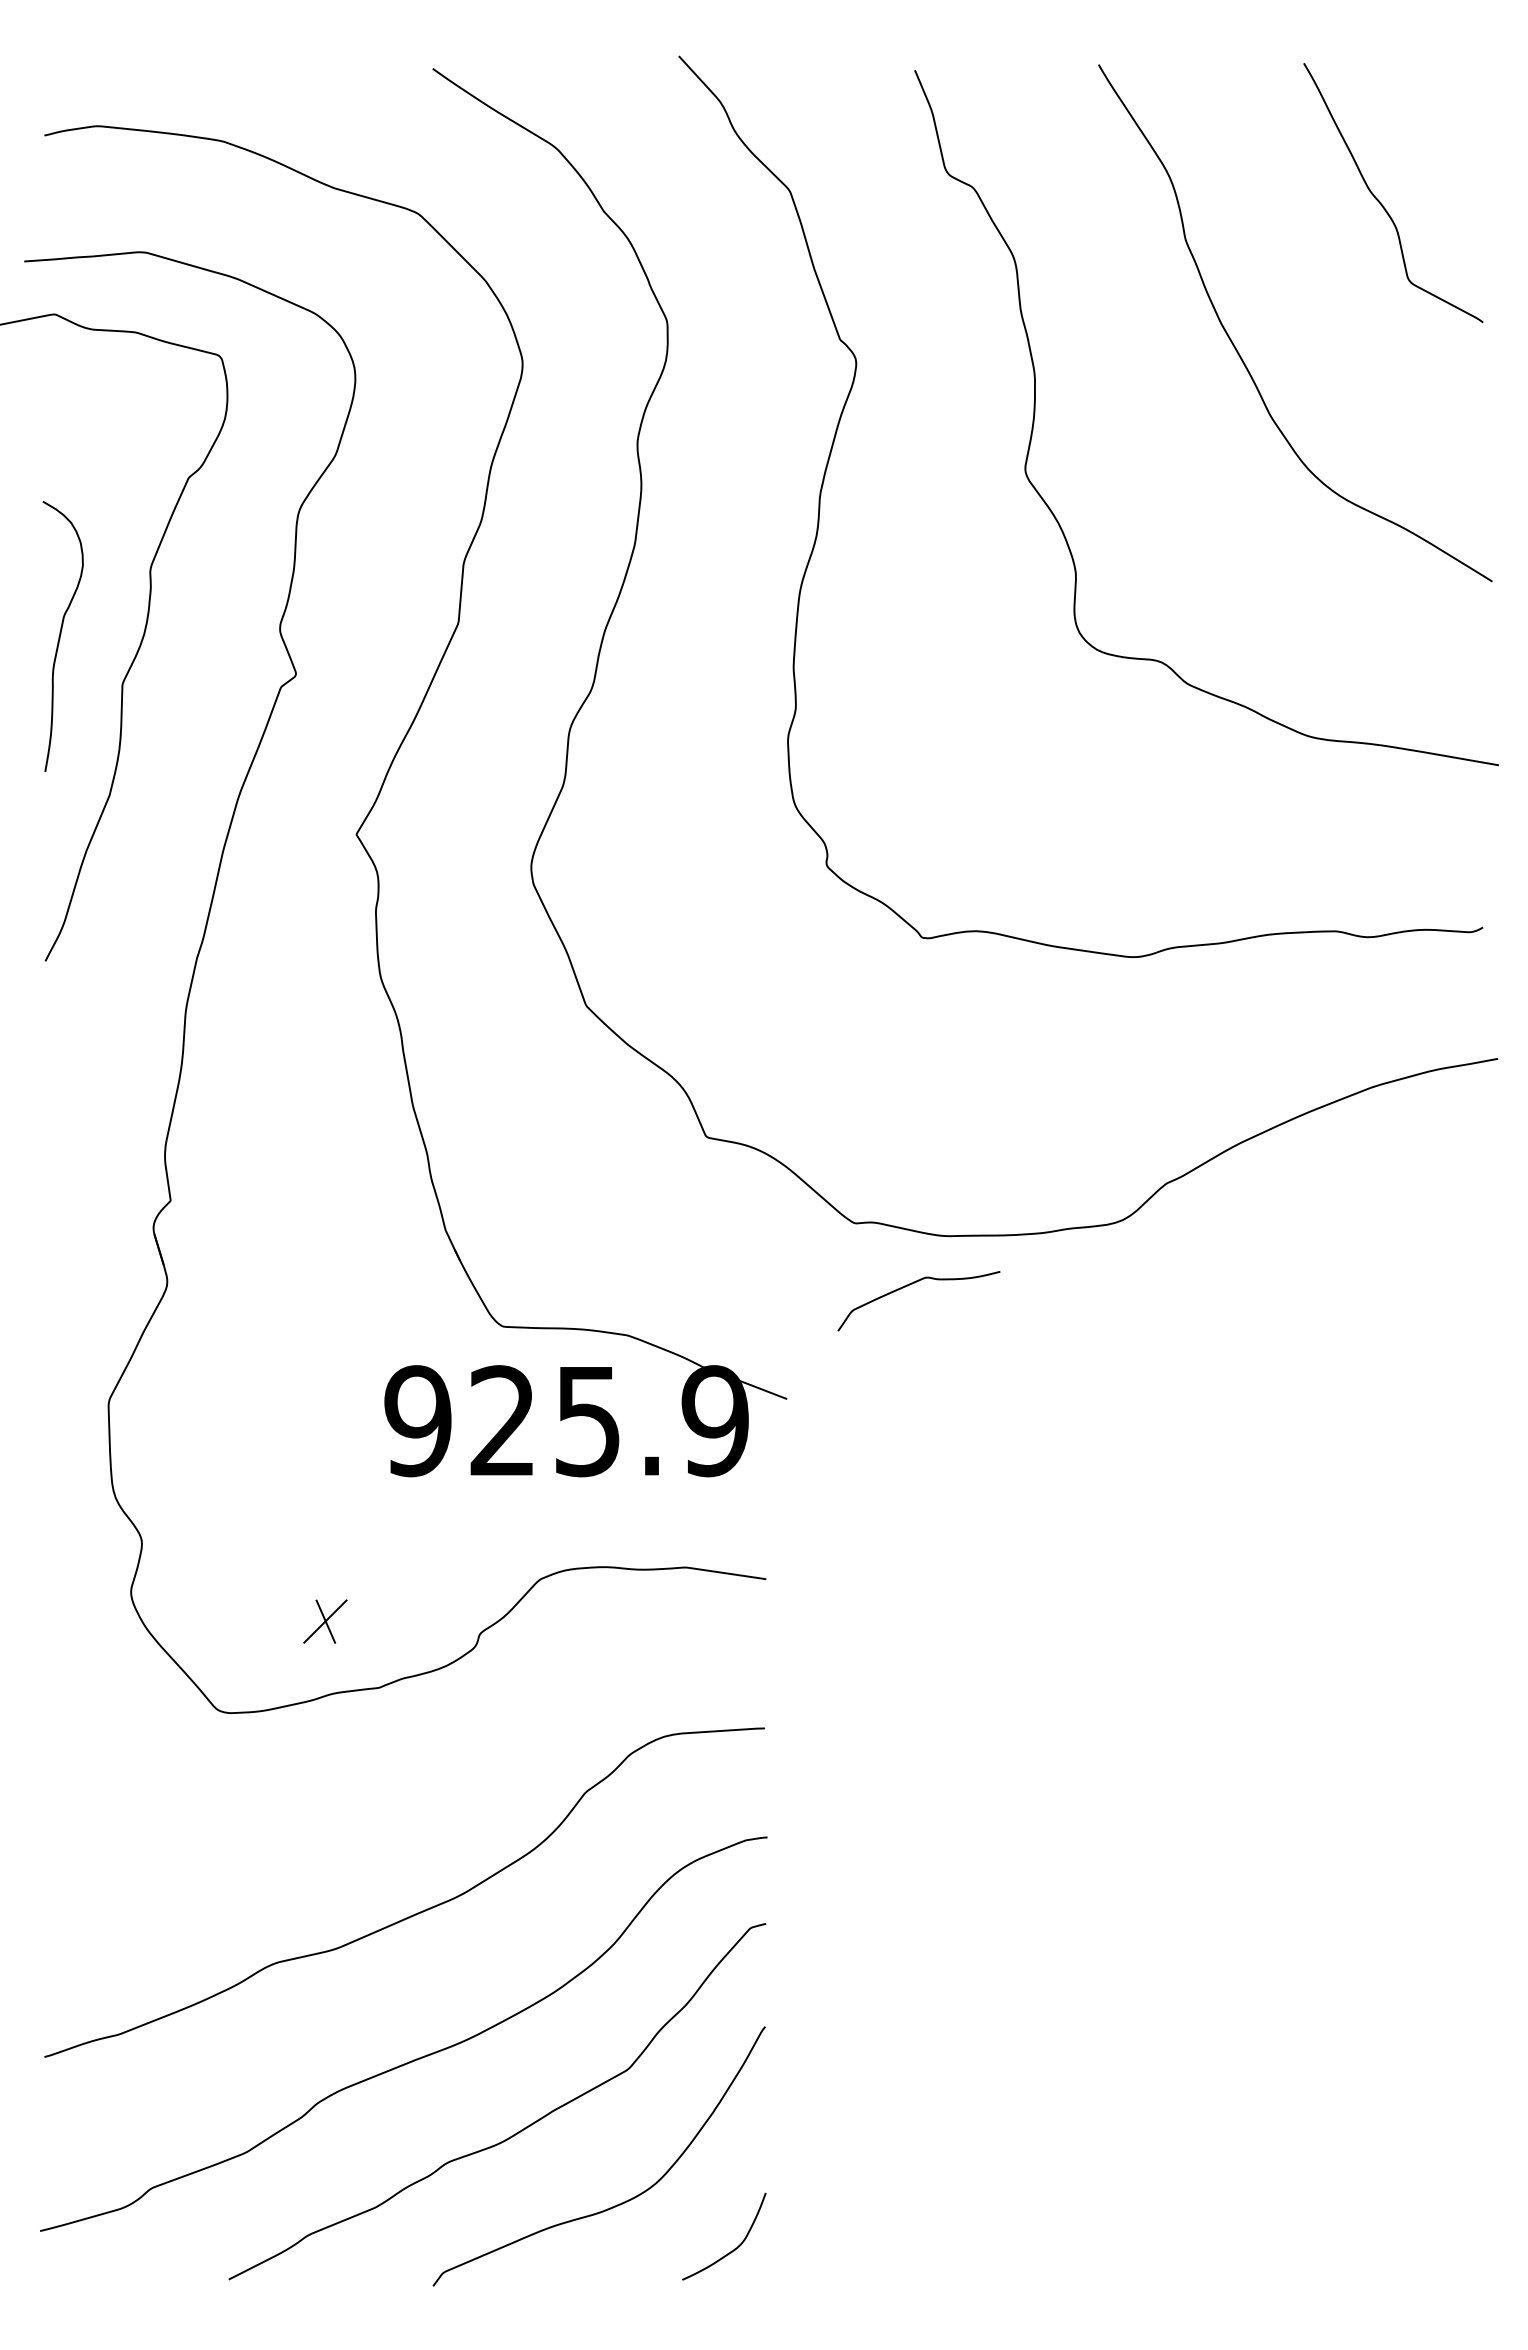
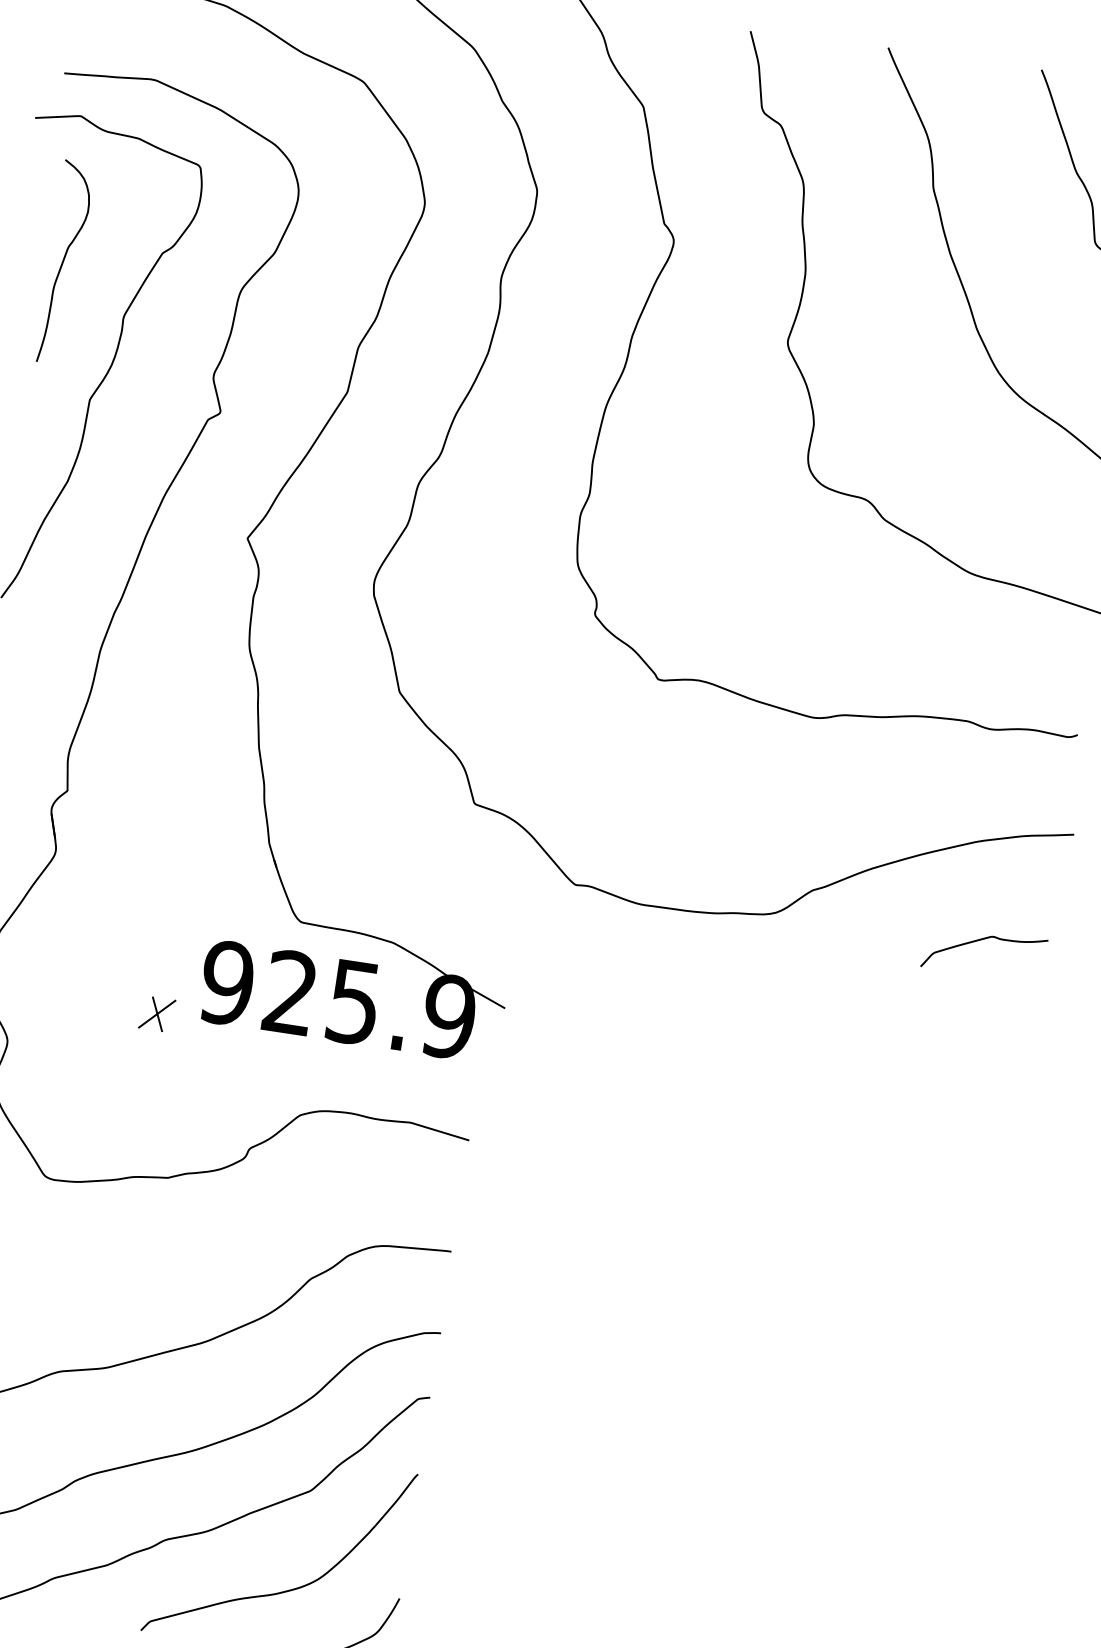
curve: (60, 636) -> (63, 262), moved
curve: (910, 1285) -> (979, 940), moved
part: (325, 1621) -> (157, 1014), moved

